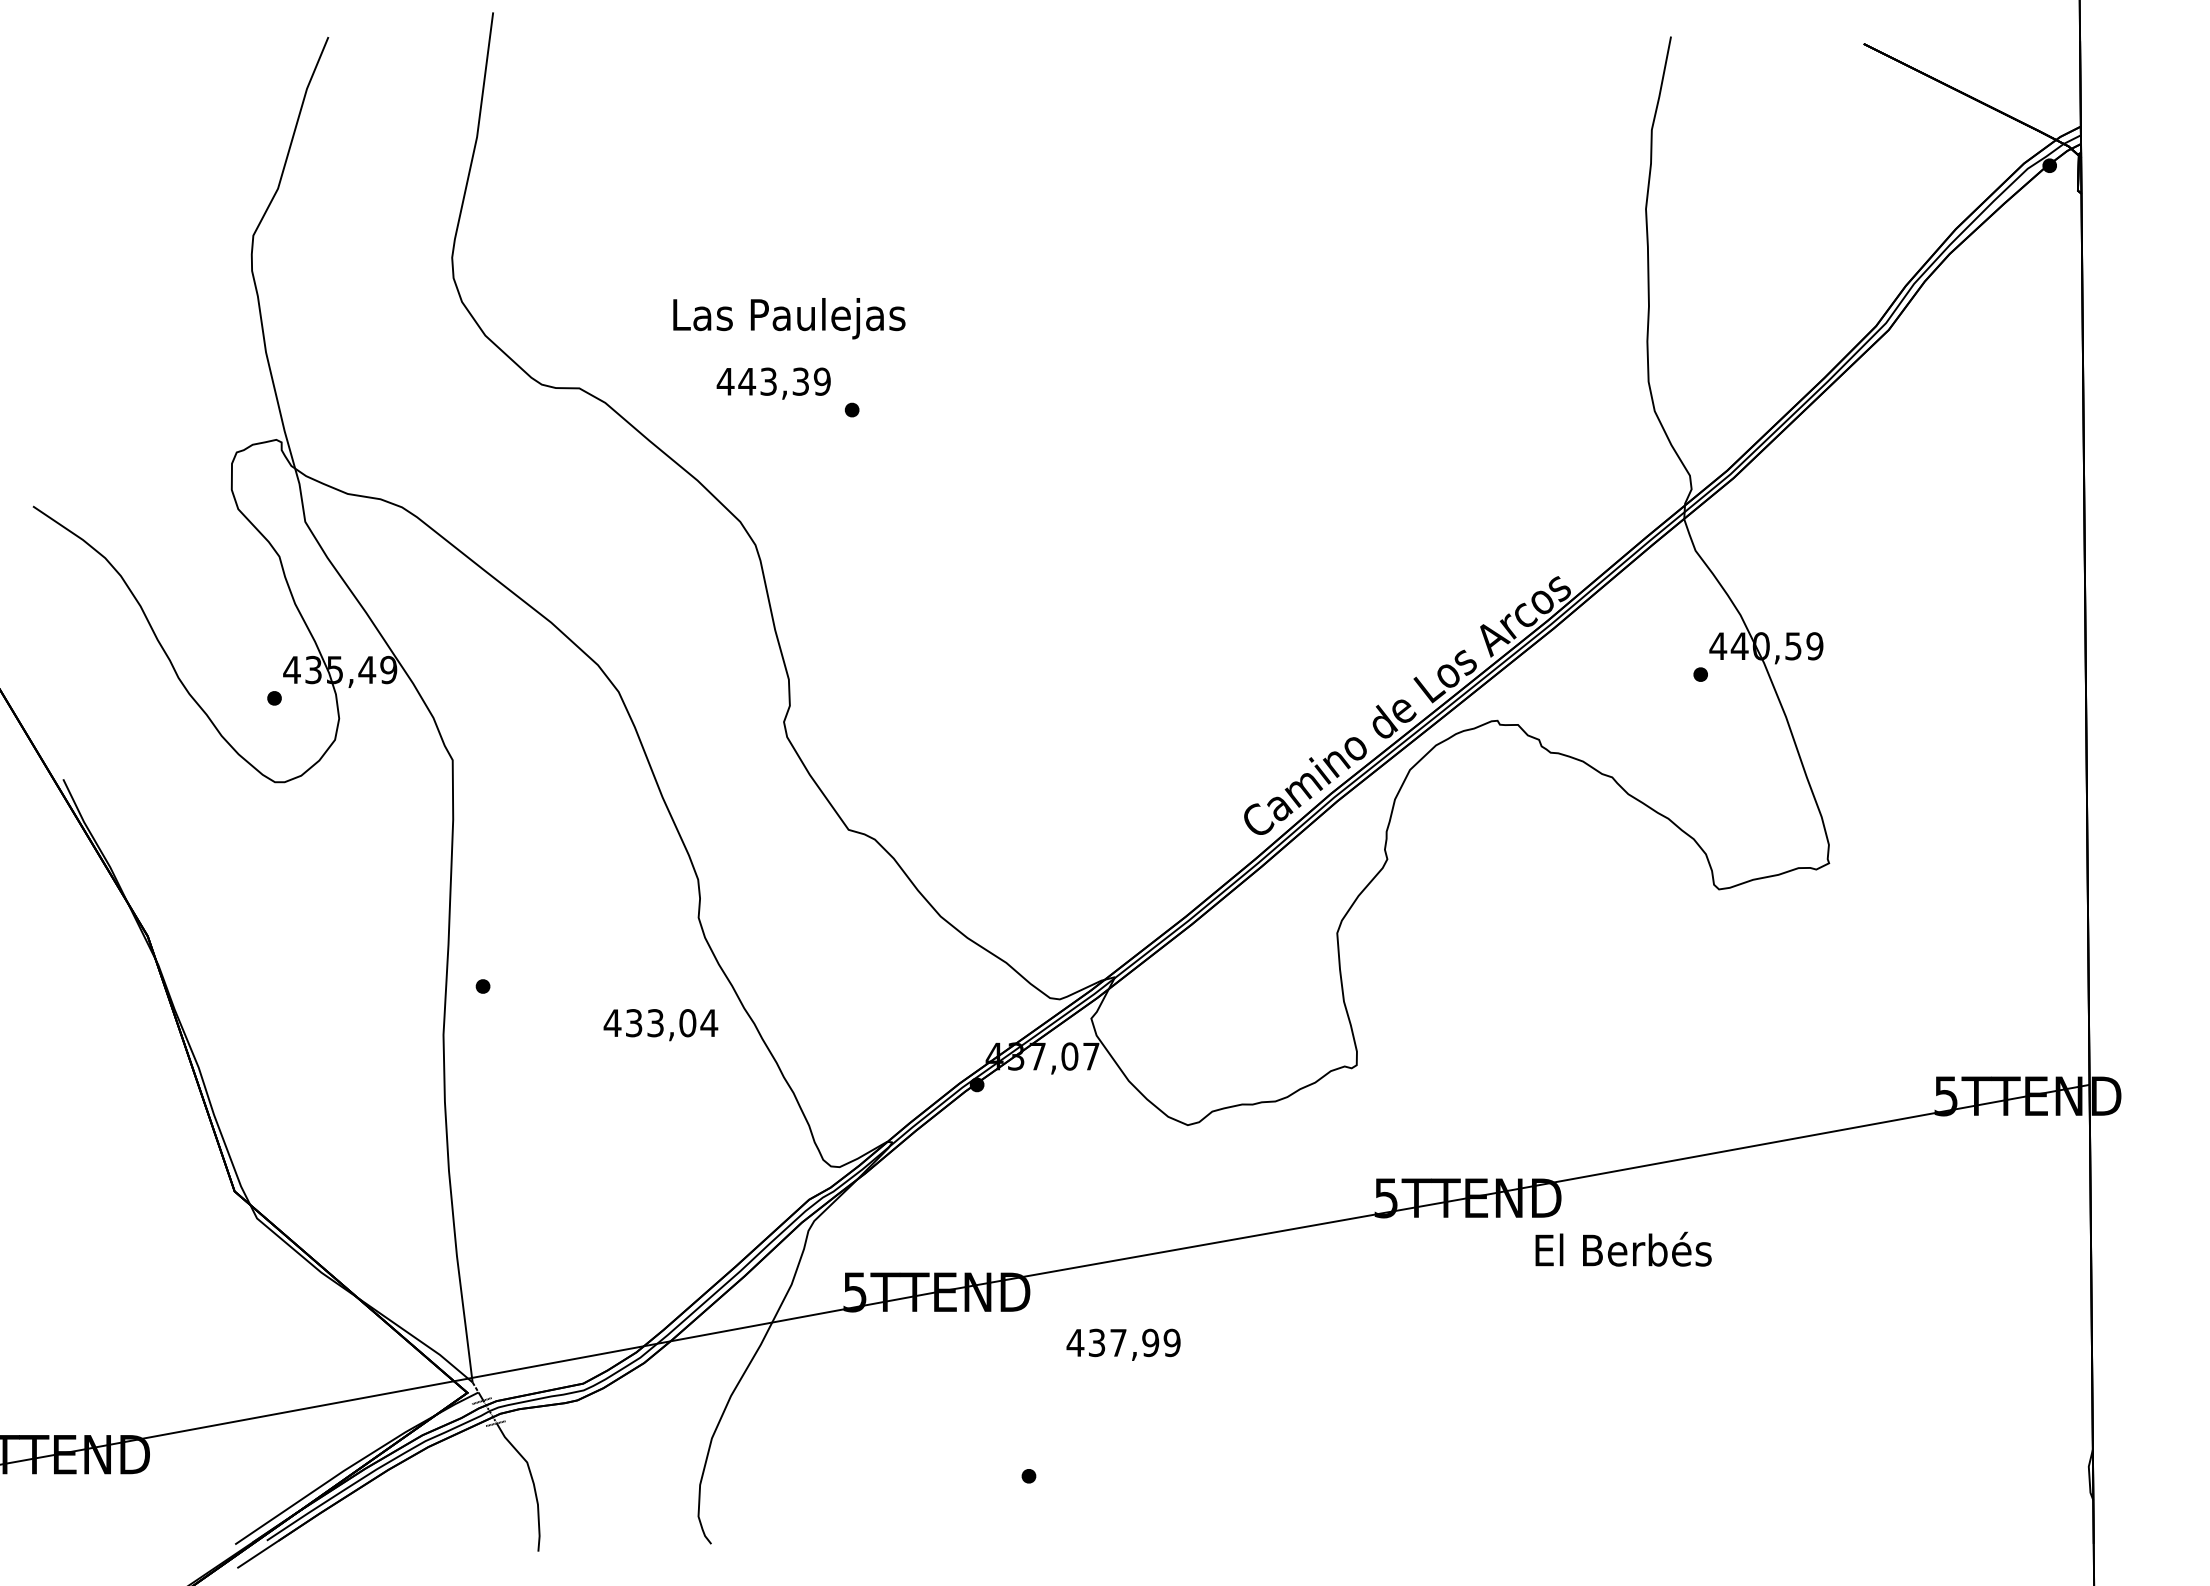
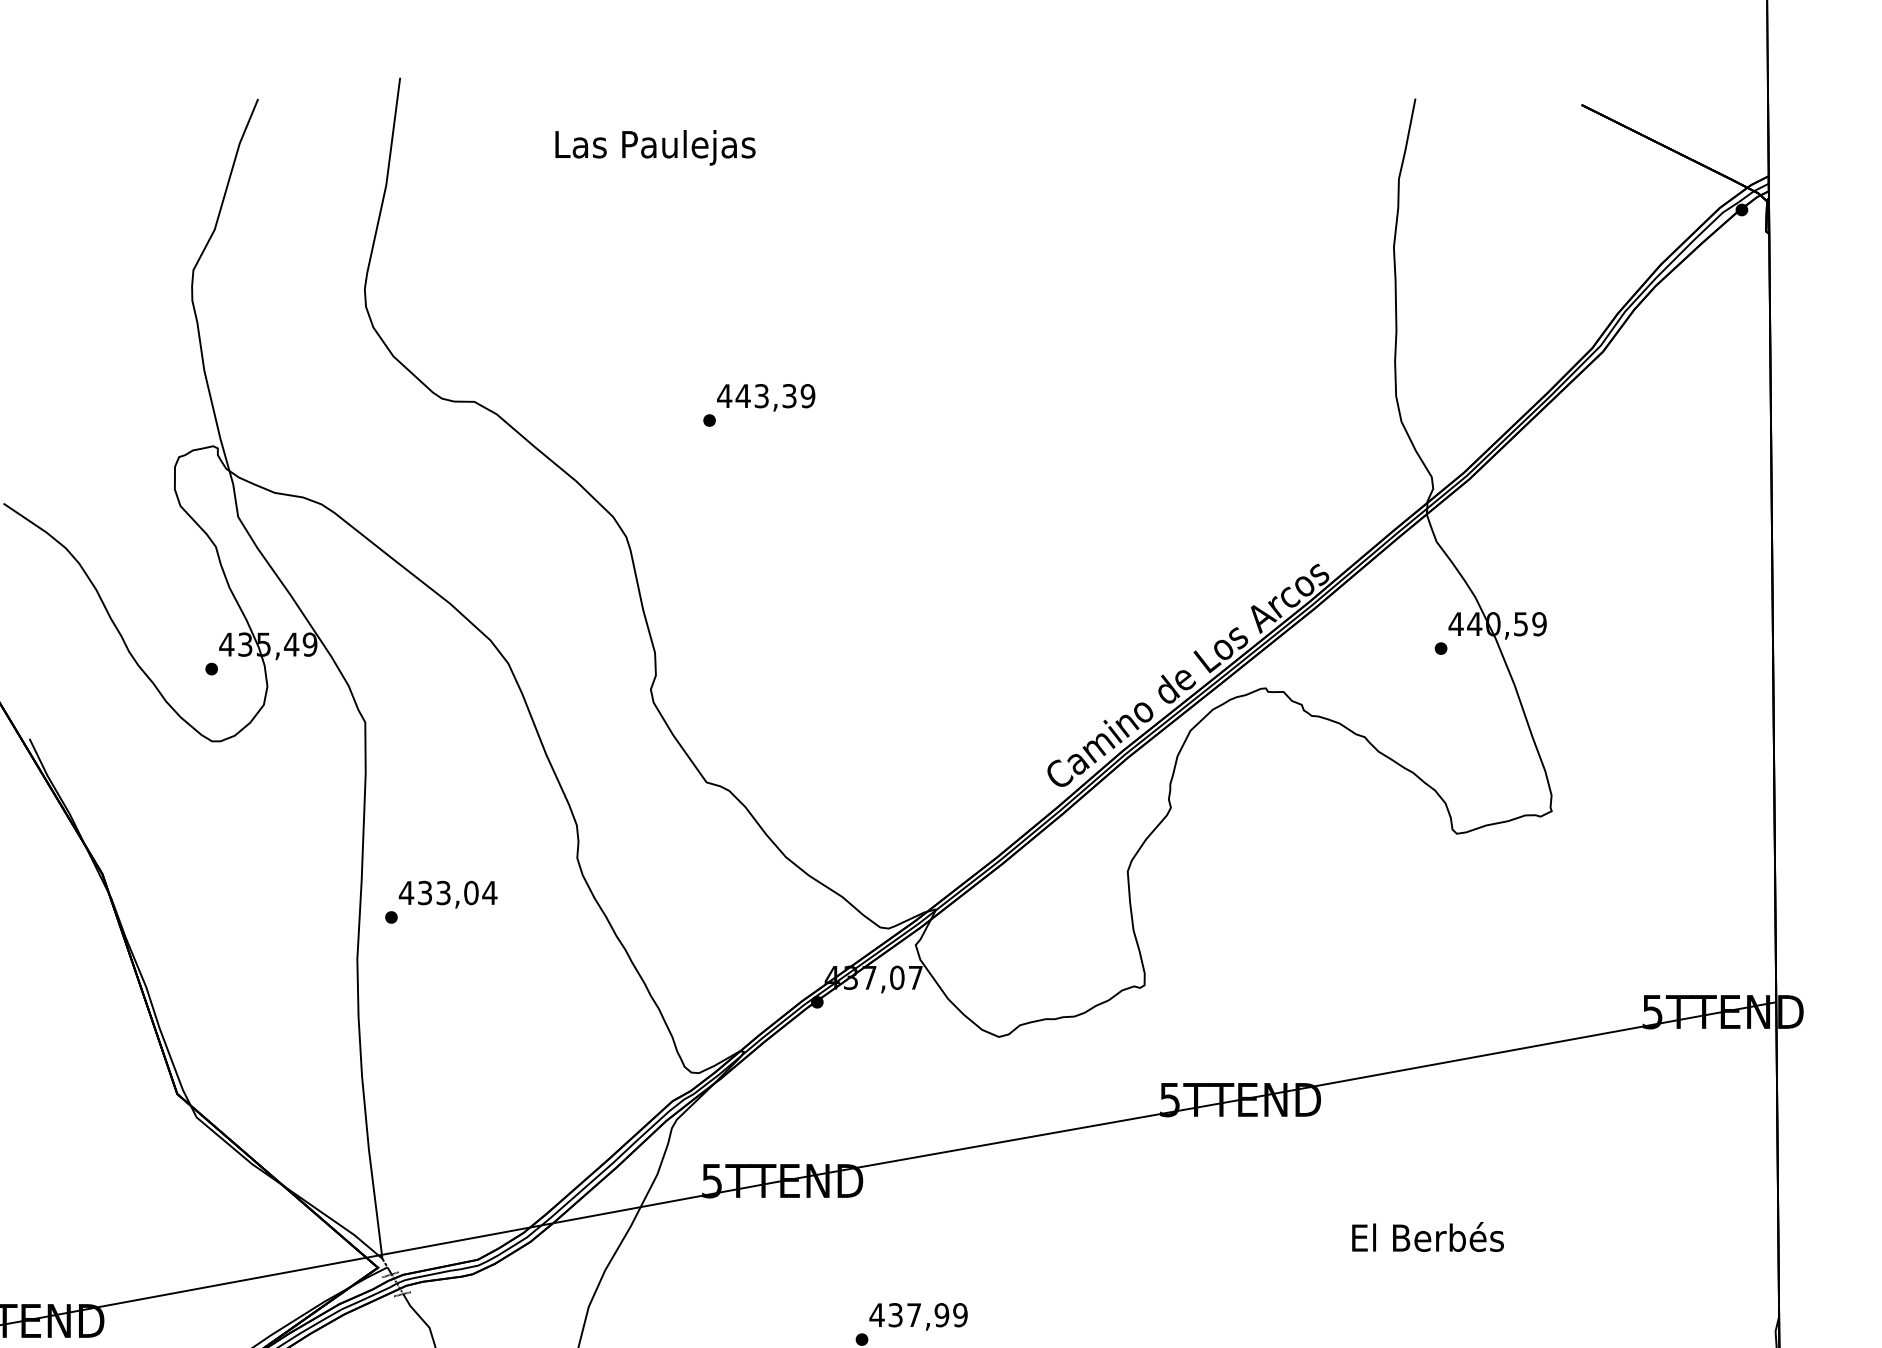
text: (789, 318) -> (655, 147), moved
text: (773, 383) -> (765, 397), moved
text: (660, 1025) -> (447, 895), moved
text: (1623, 1248) -> (1427, 1236), moved
text: (1123, 1344) -> (918, 1316), moved

